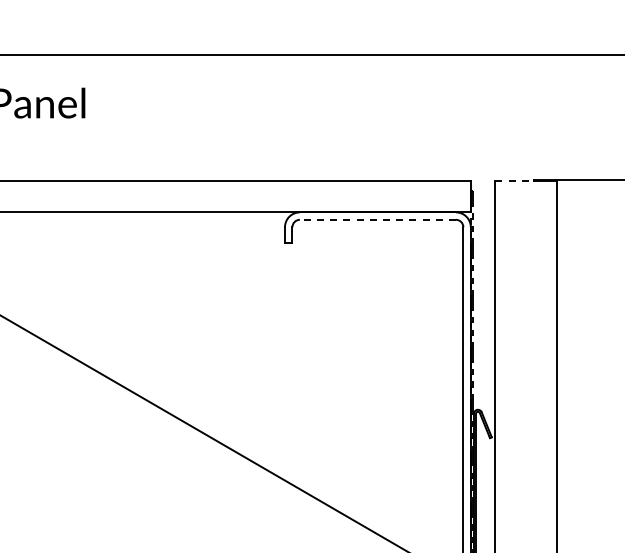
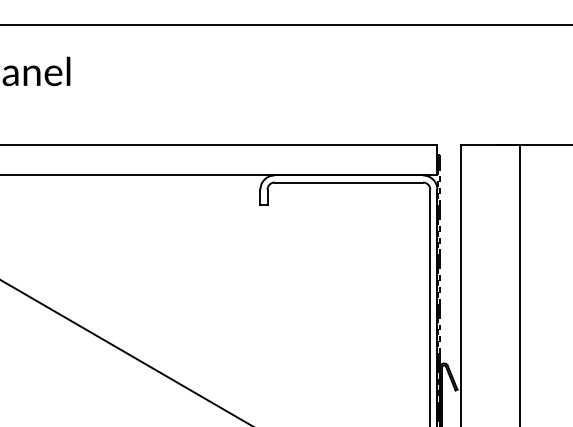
line: (515, 180) -> (479, 145), dashed -> solid
line: (377, 219) -> (348, 182), dashed -> solid

